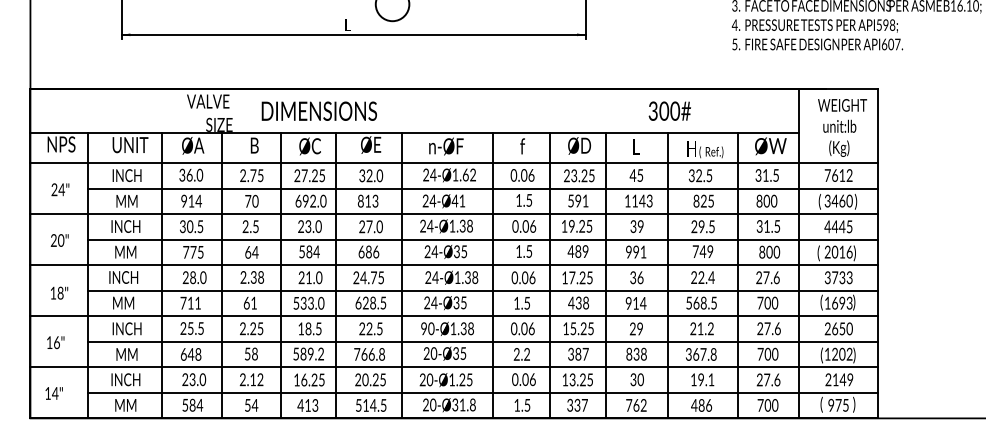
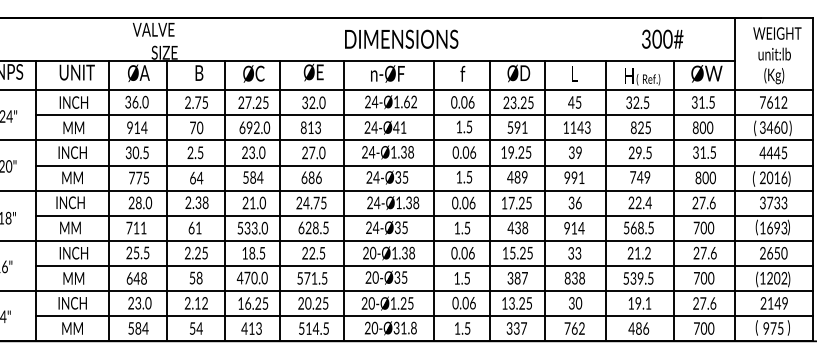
text: (318, 110) -> (400, 38), moved
text: (669, 110) -> (662, 38), moved
text: (423, 329) -> (365, 253), 90-Ø1.38 -> 20-Ø1.38
text: (635, 329) -> (573, 253), 29 -> 33
text: (308, 353) -> (252, 277), 589.2 -> 470.0
text: (369, 354) -> (312, 278), 766.8 -> 571.5
text: (521, 354) -> (461, 278), 2.2 -> 1.5
text: (701, 354) -> (638, 278), 367.8 -> 539.5

